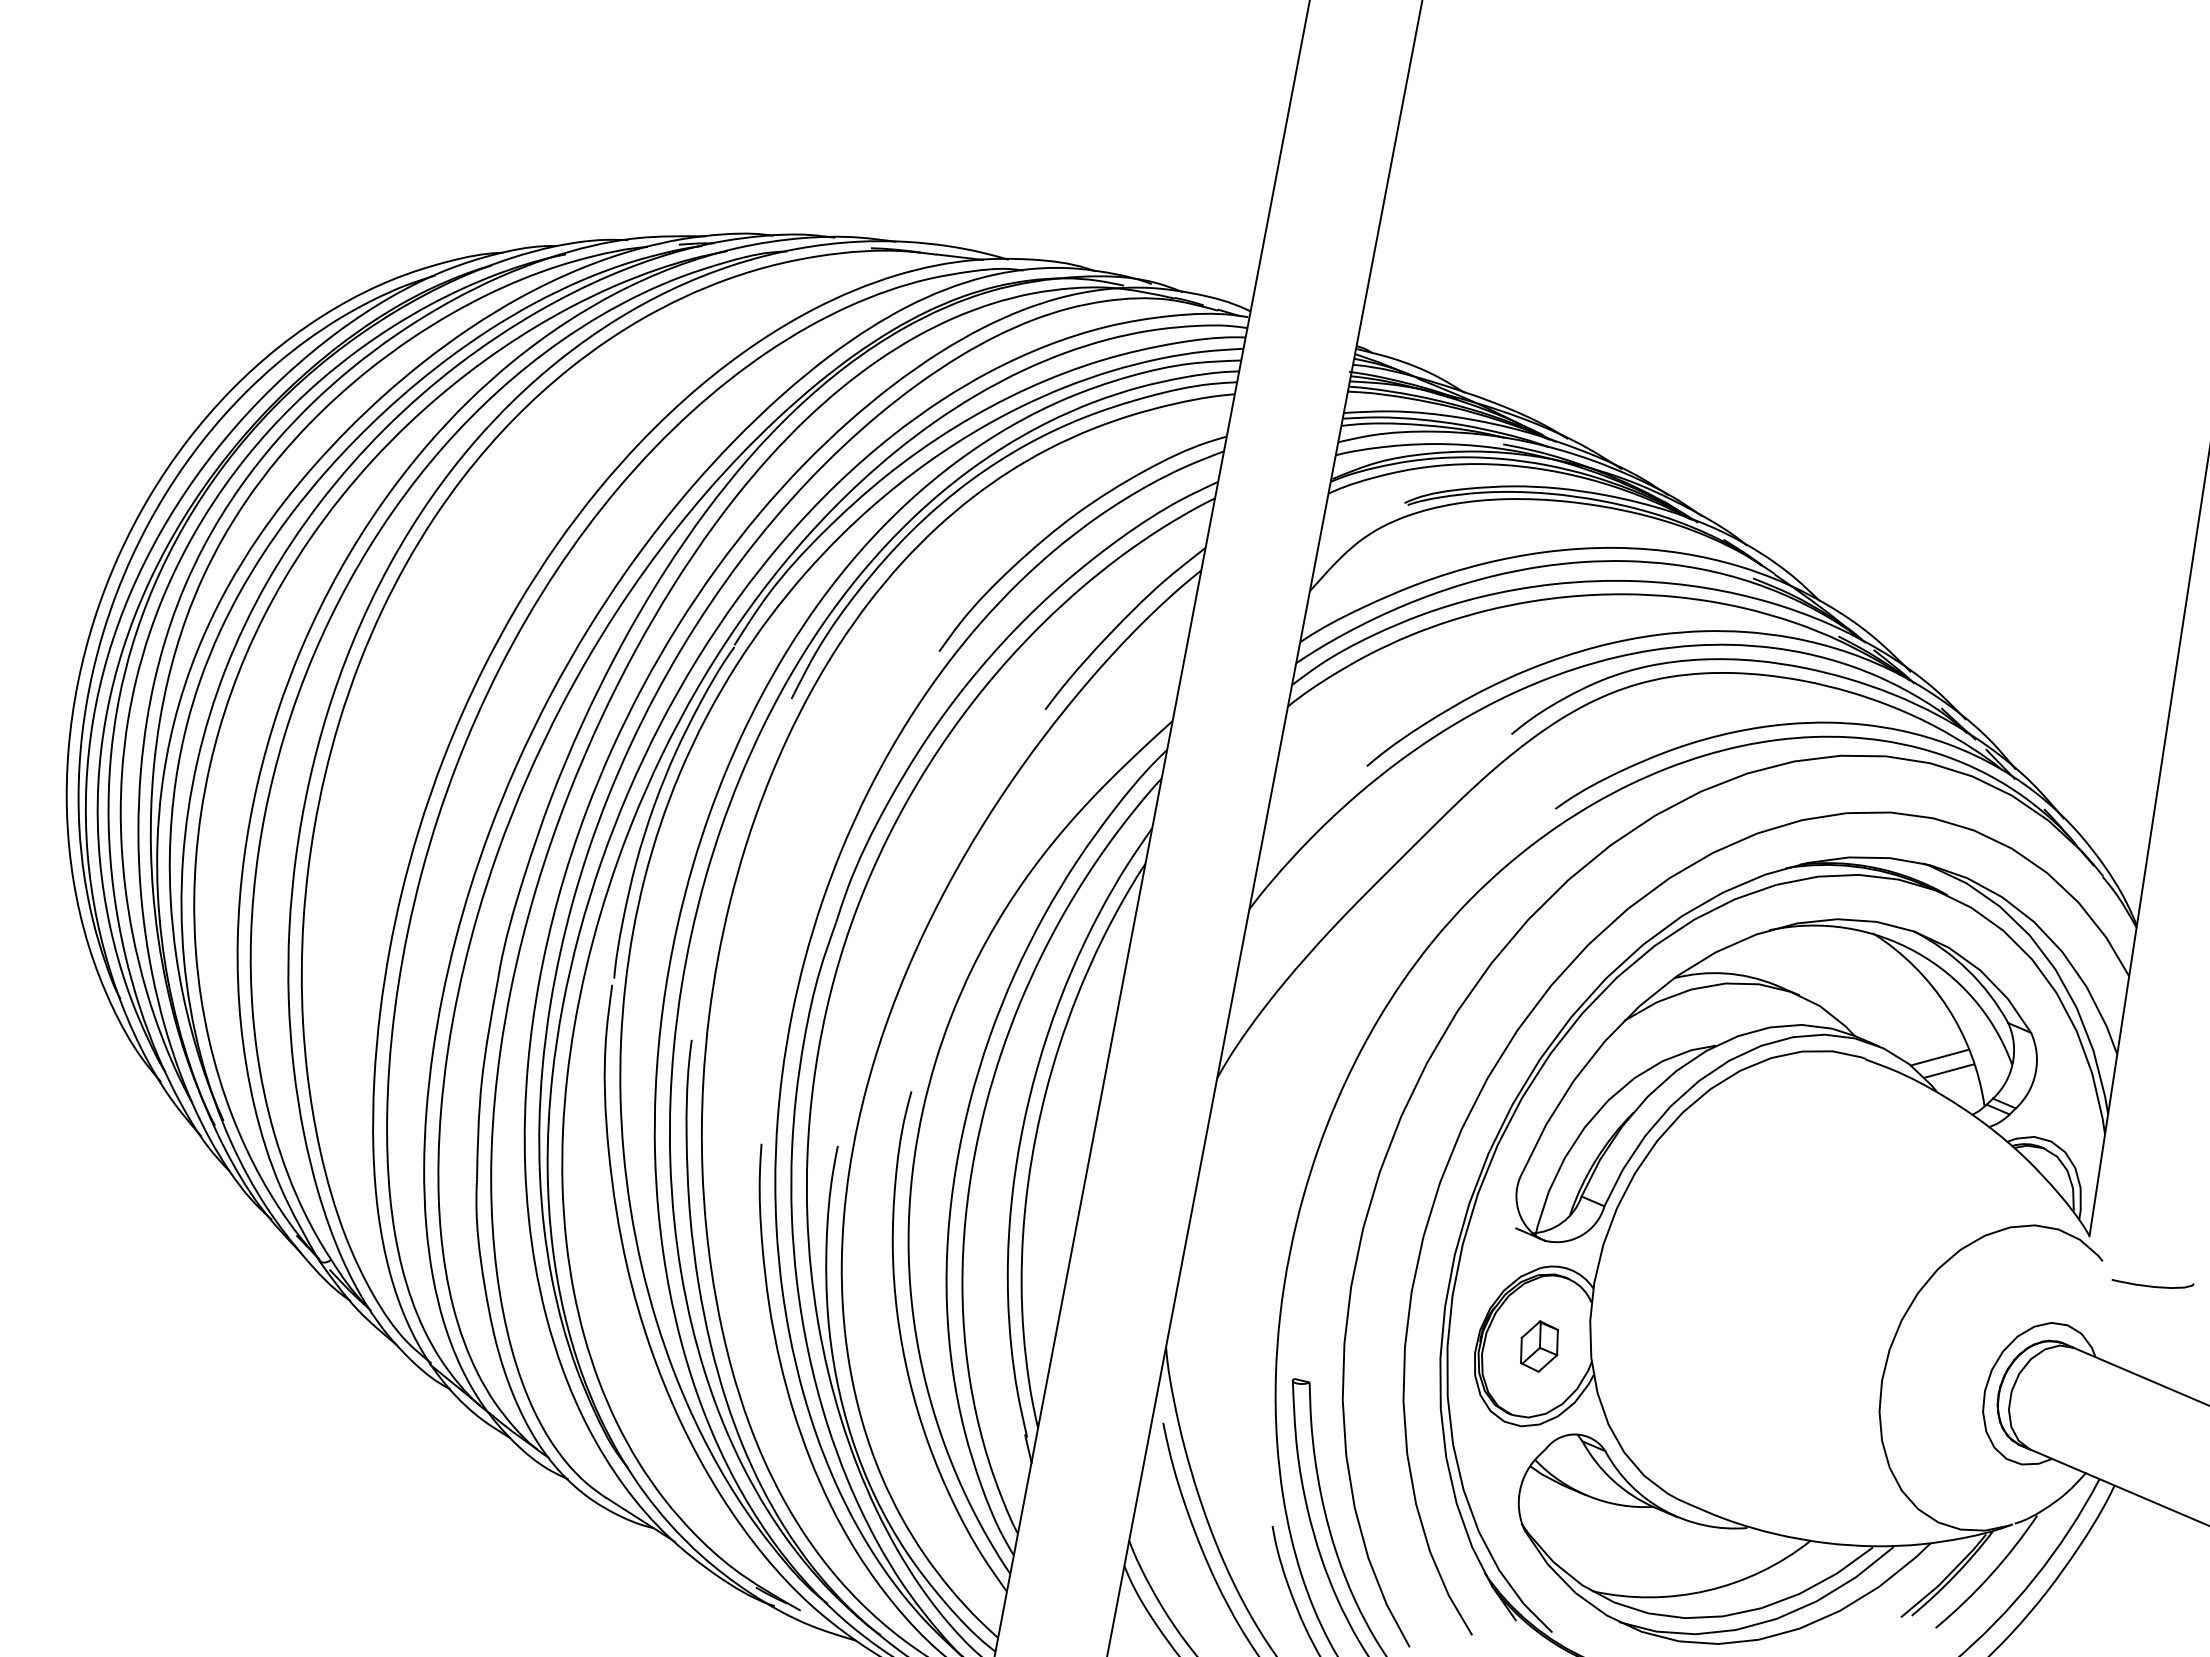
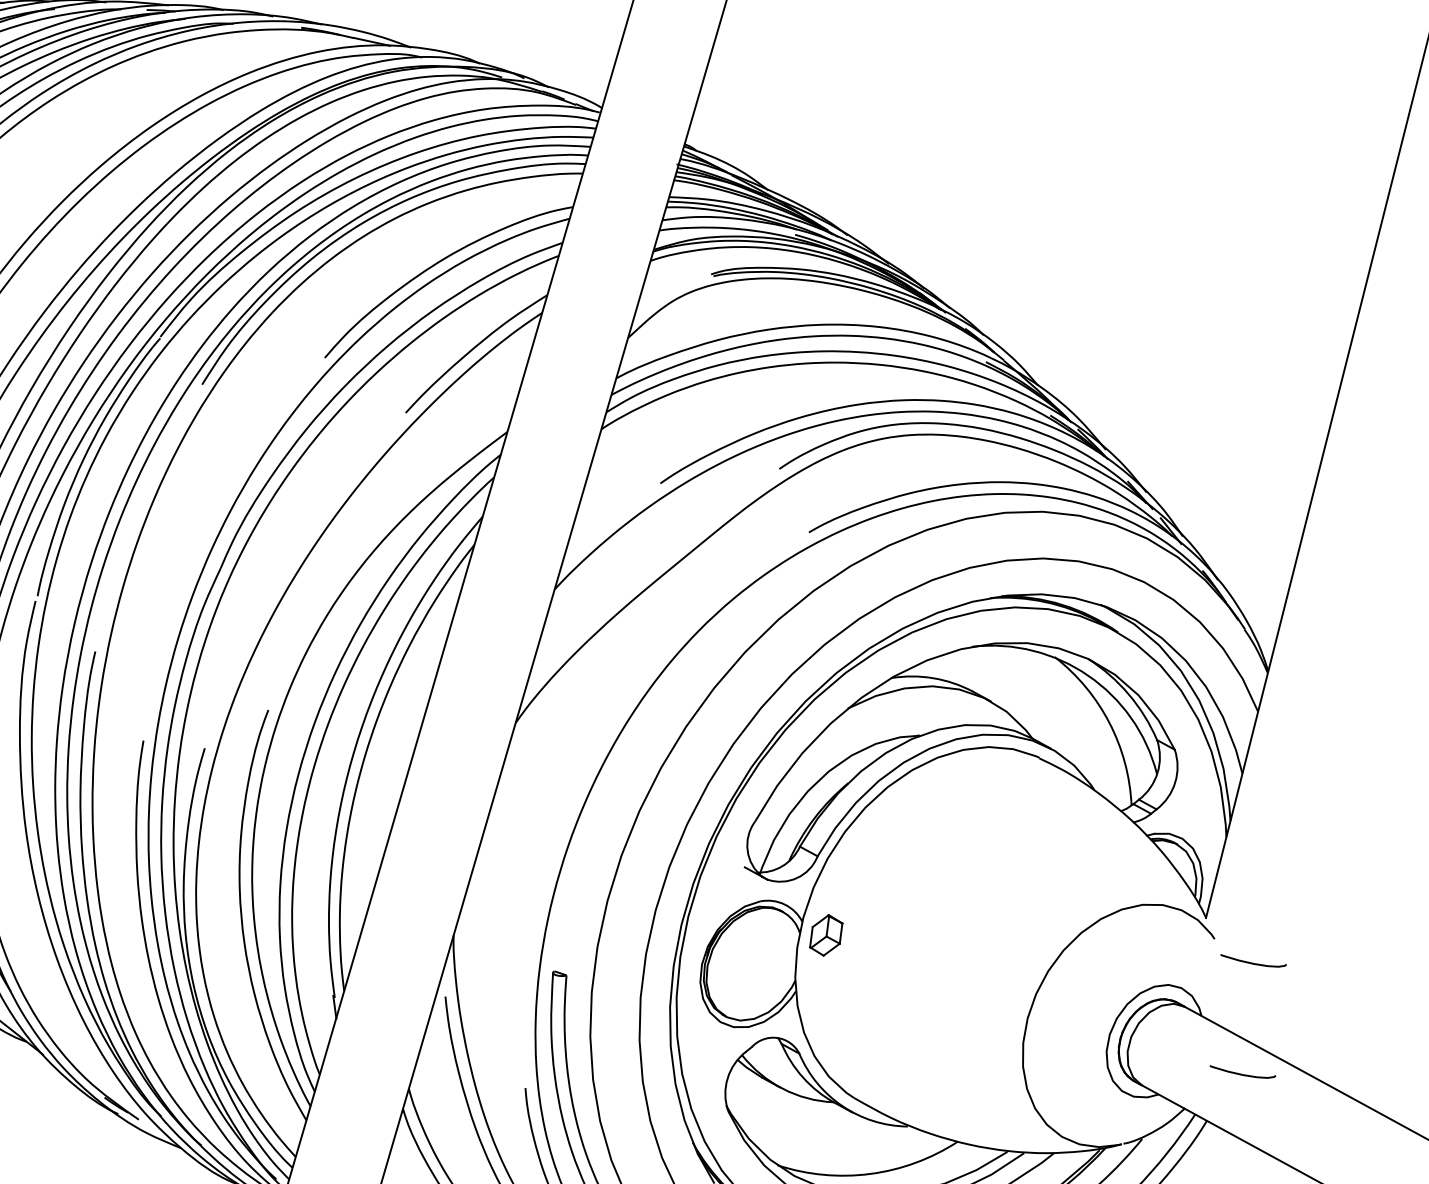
line: (1939, 1057) -> (1099, 762), removed
line: (1948, 1070) -> (1105, 773), removed
part: (1539, 1346) -> (826, 935), moved
curve: (2152, 1423) -> (1242, 1073), added

